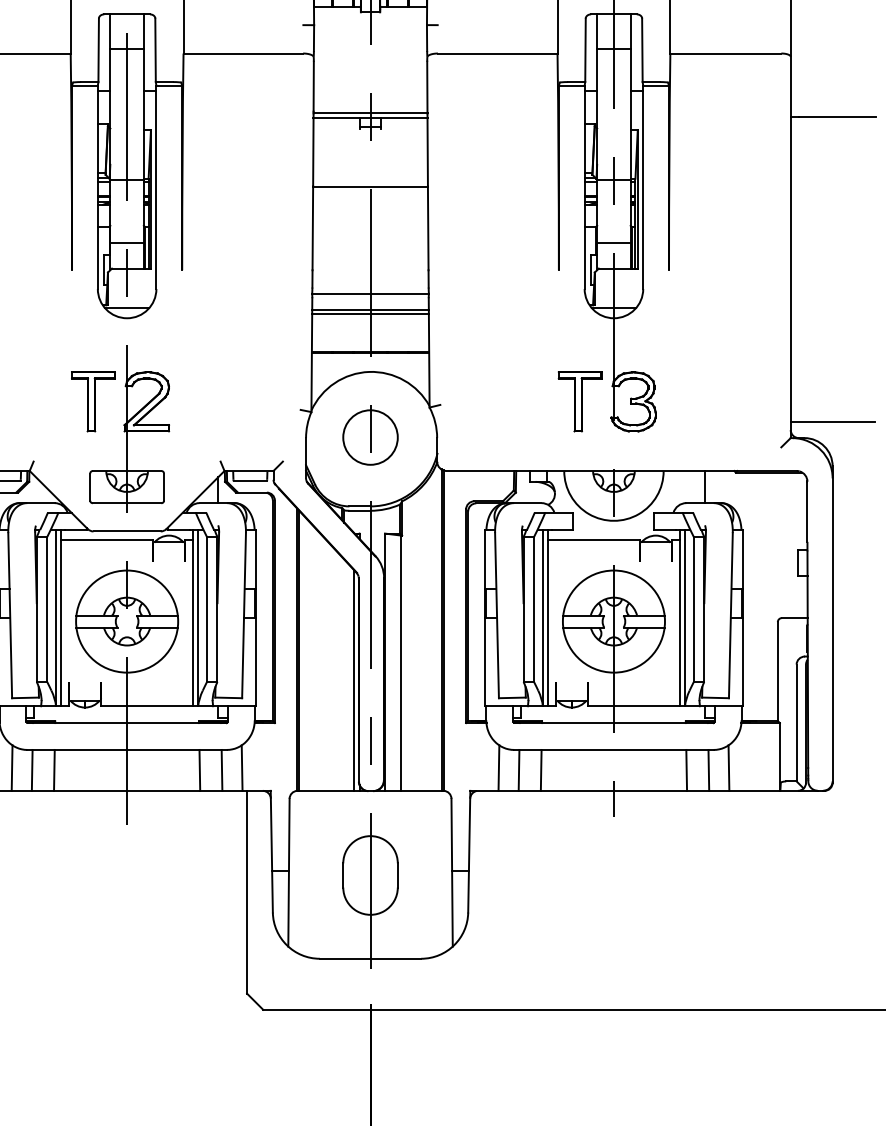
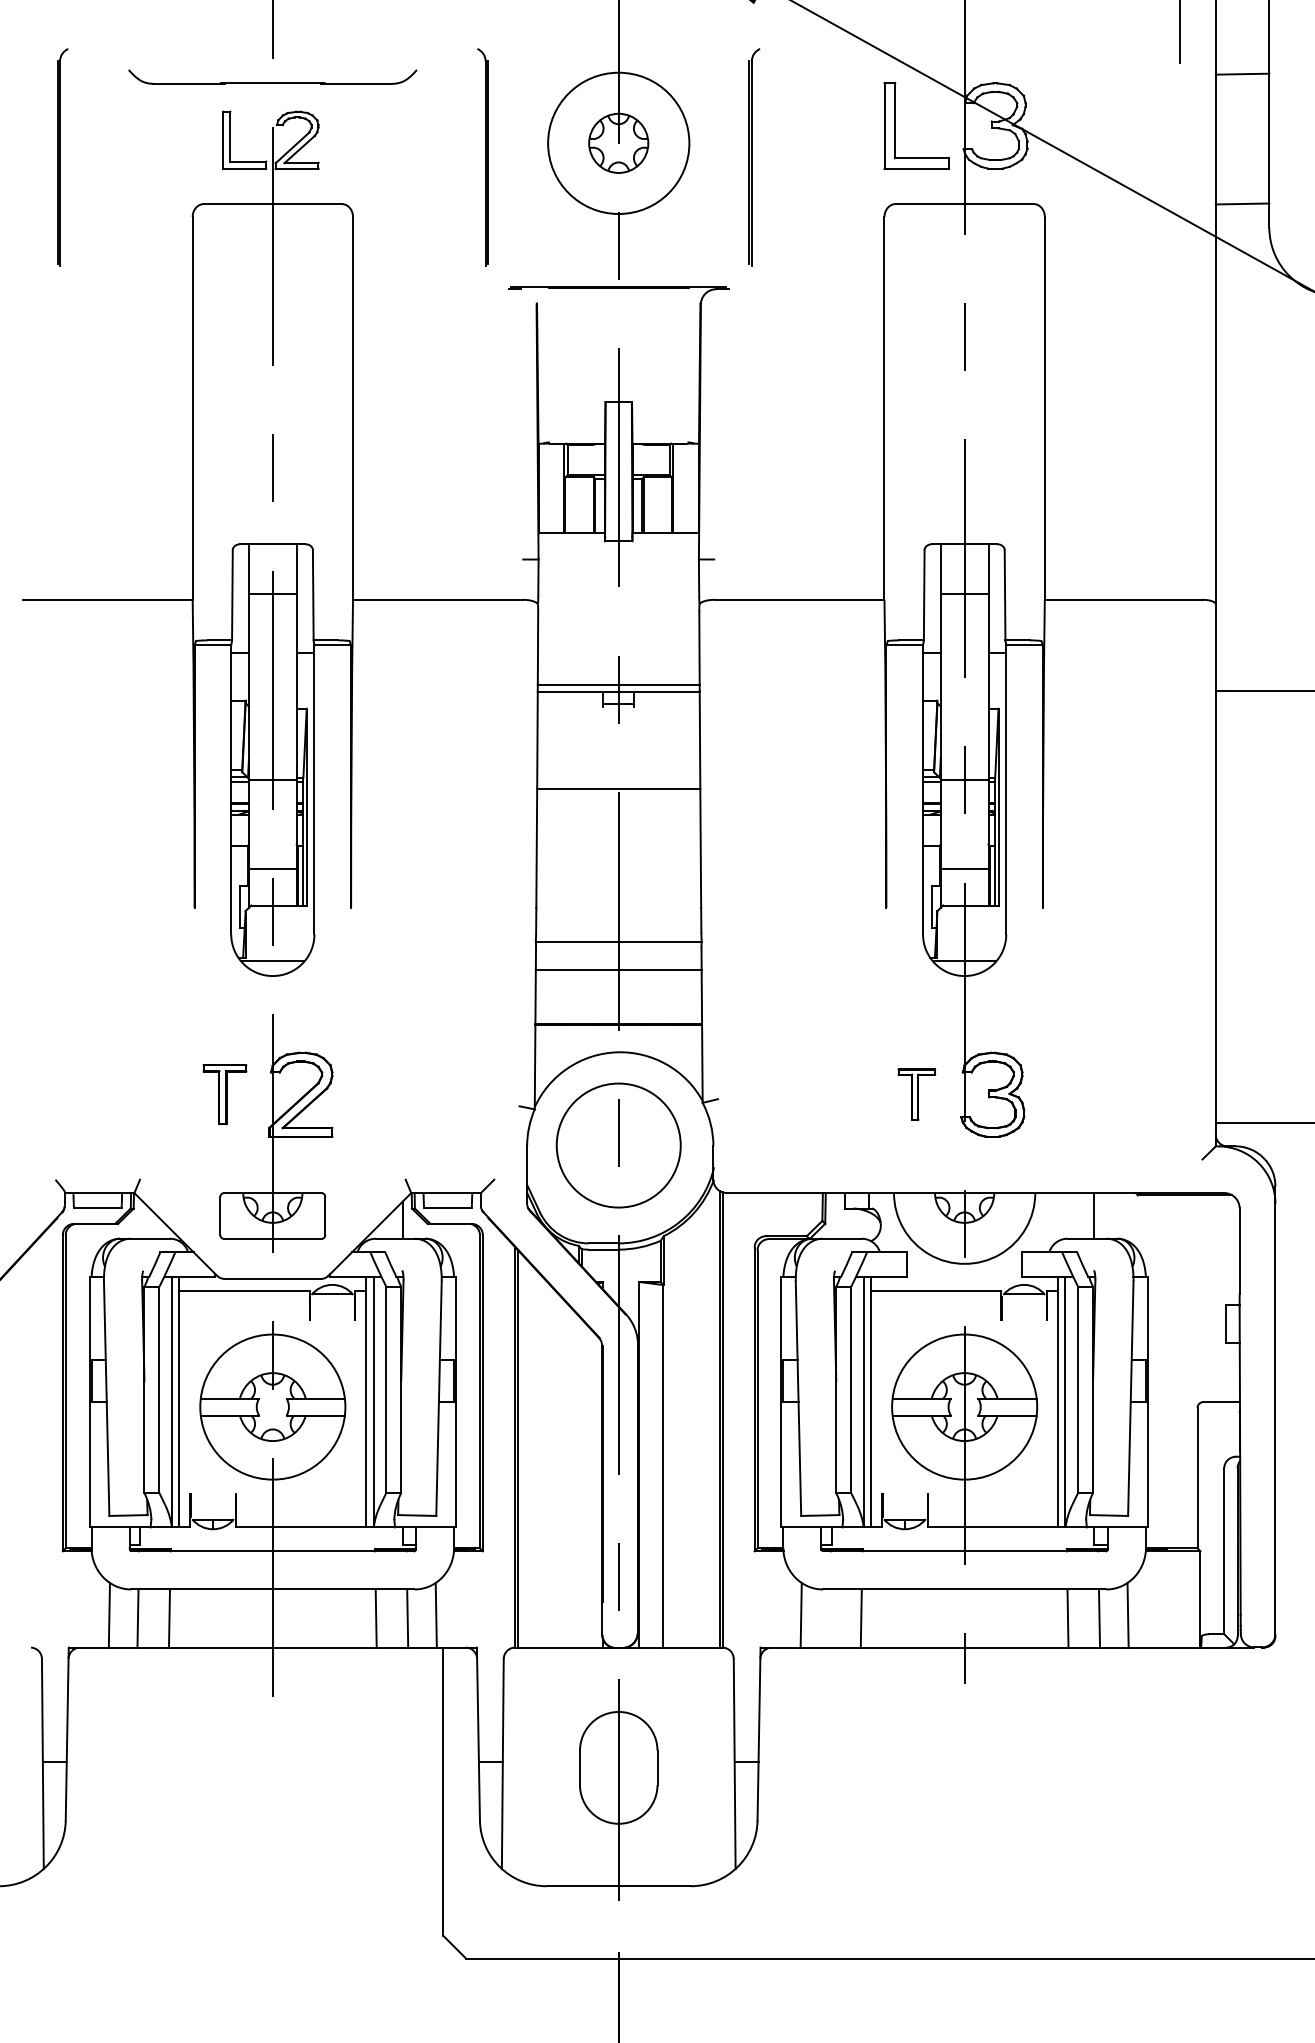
line: (370, 310) -> (618, 964), removed
part: (93, 401) -> (224, 1094), size x0.7
part: (580, 401) -> (916, 1094), size x0.6
circle: (370, 437) -> (618, 1145), size x1.6
line: (354, 680) -> (595, 1490), removed
line: (518, 770) -> (829, 1618), removed

